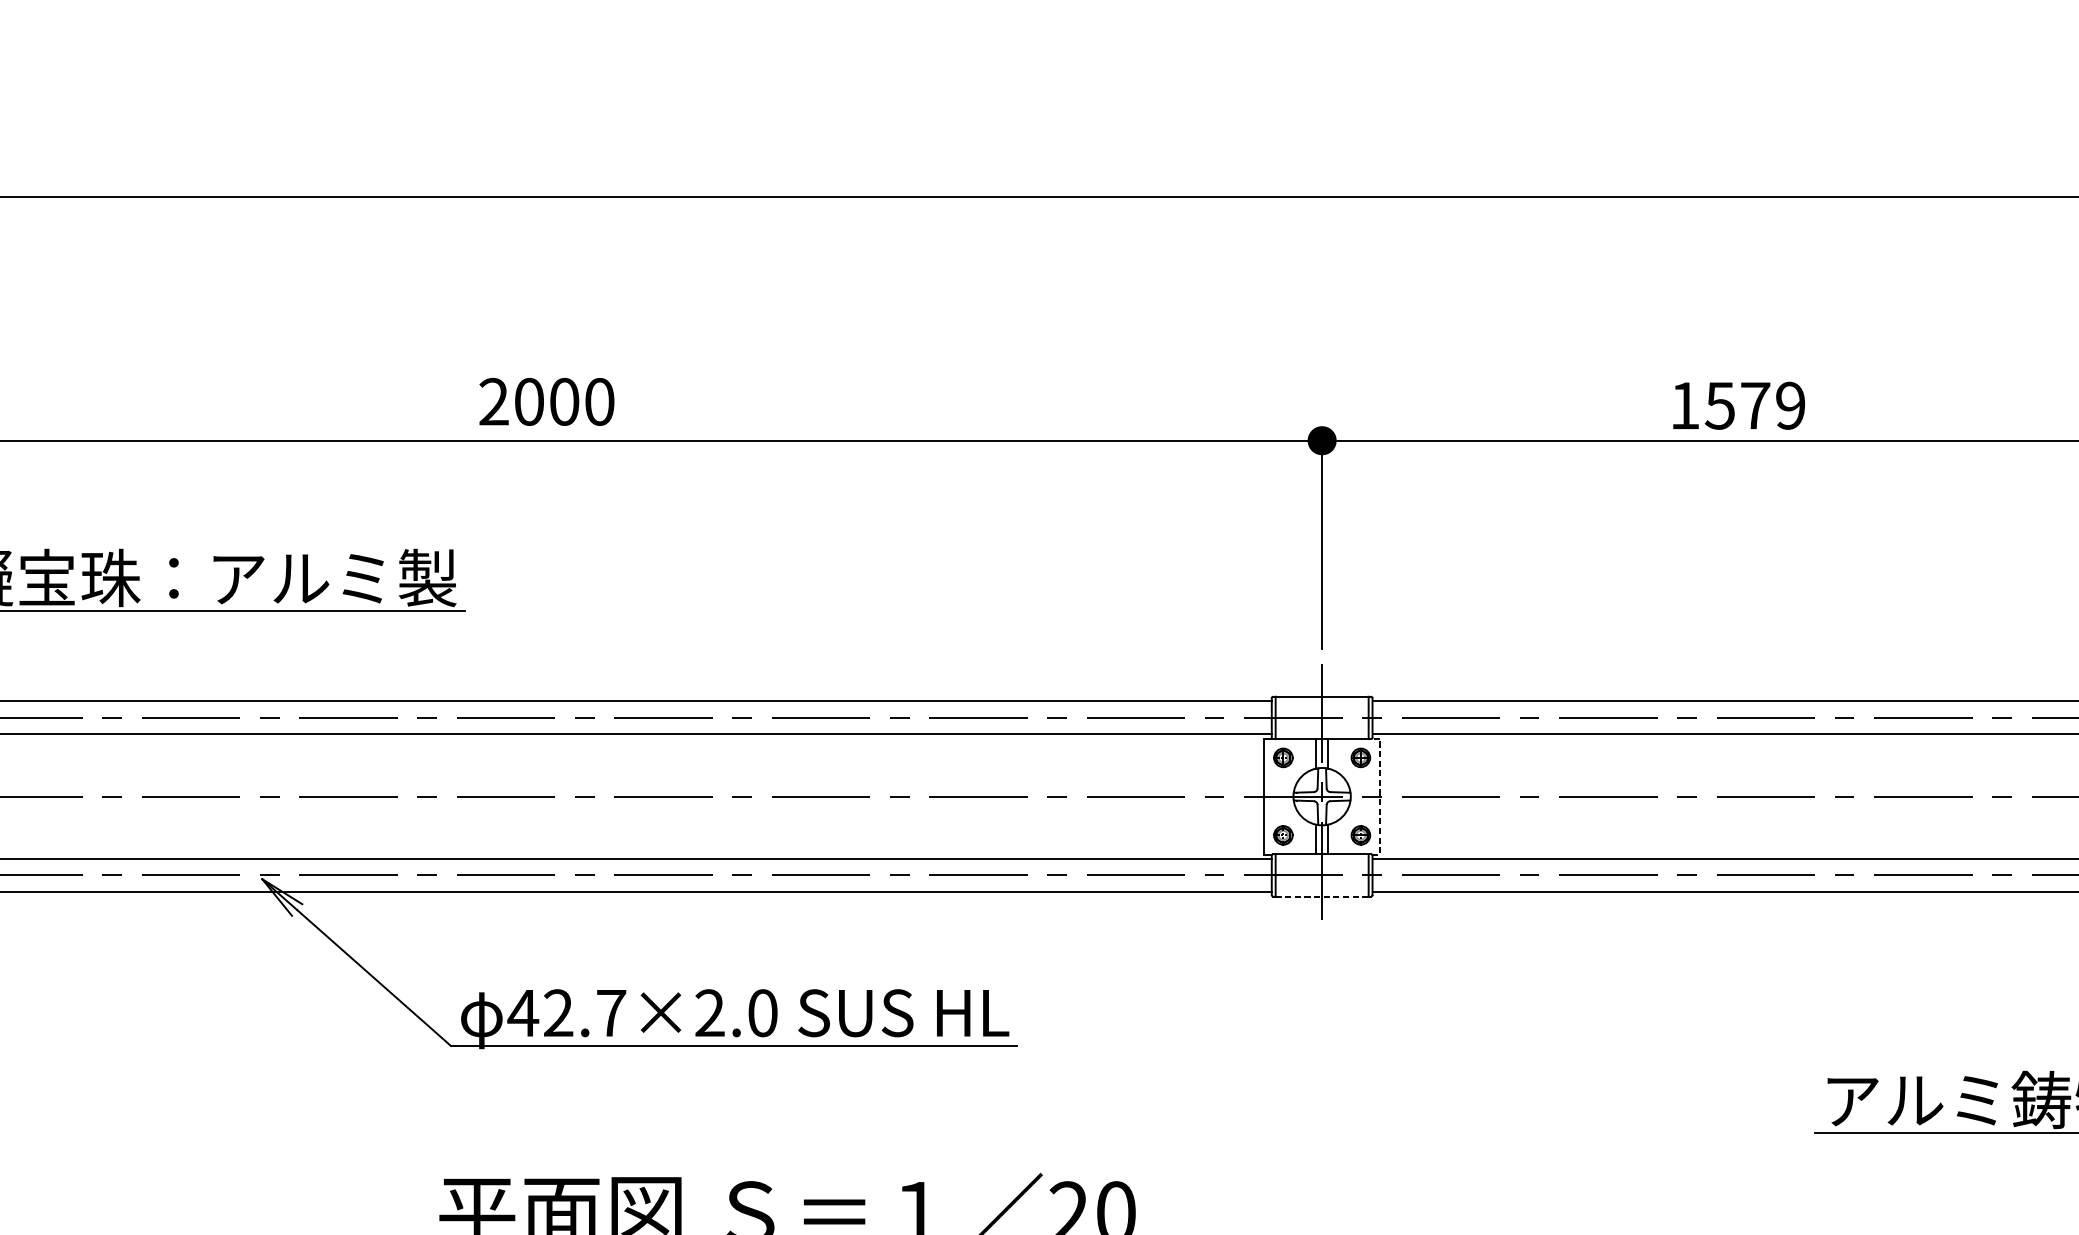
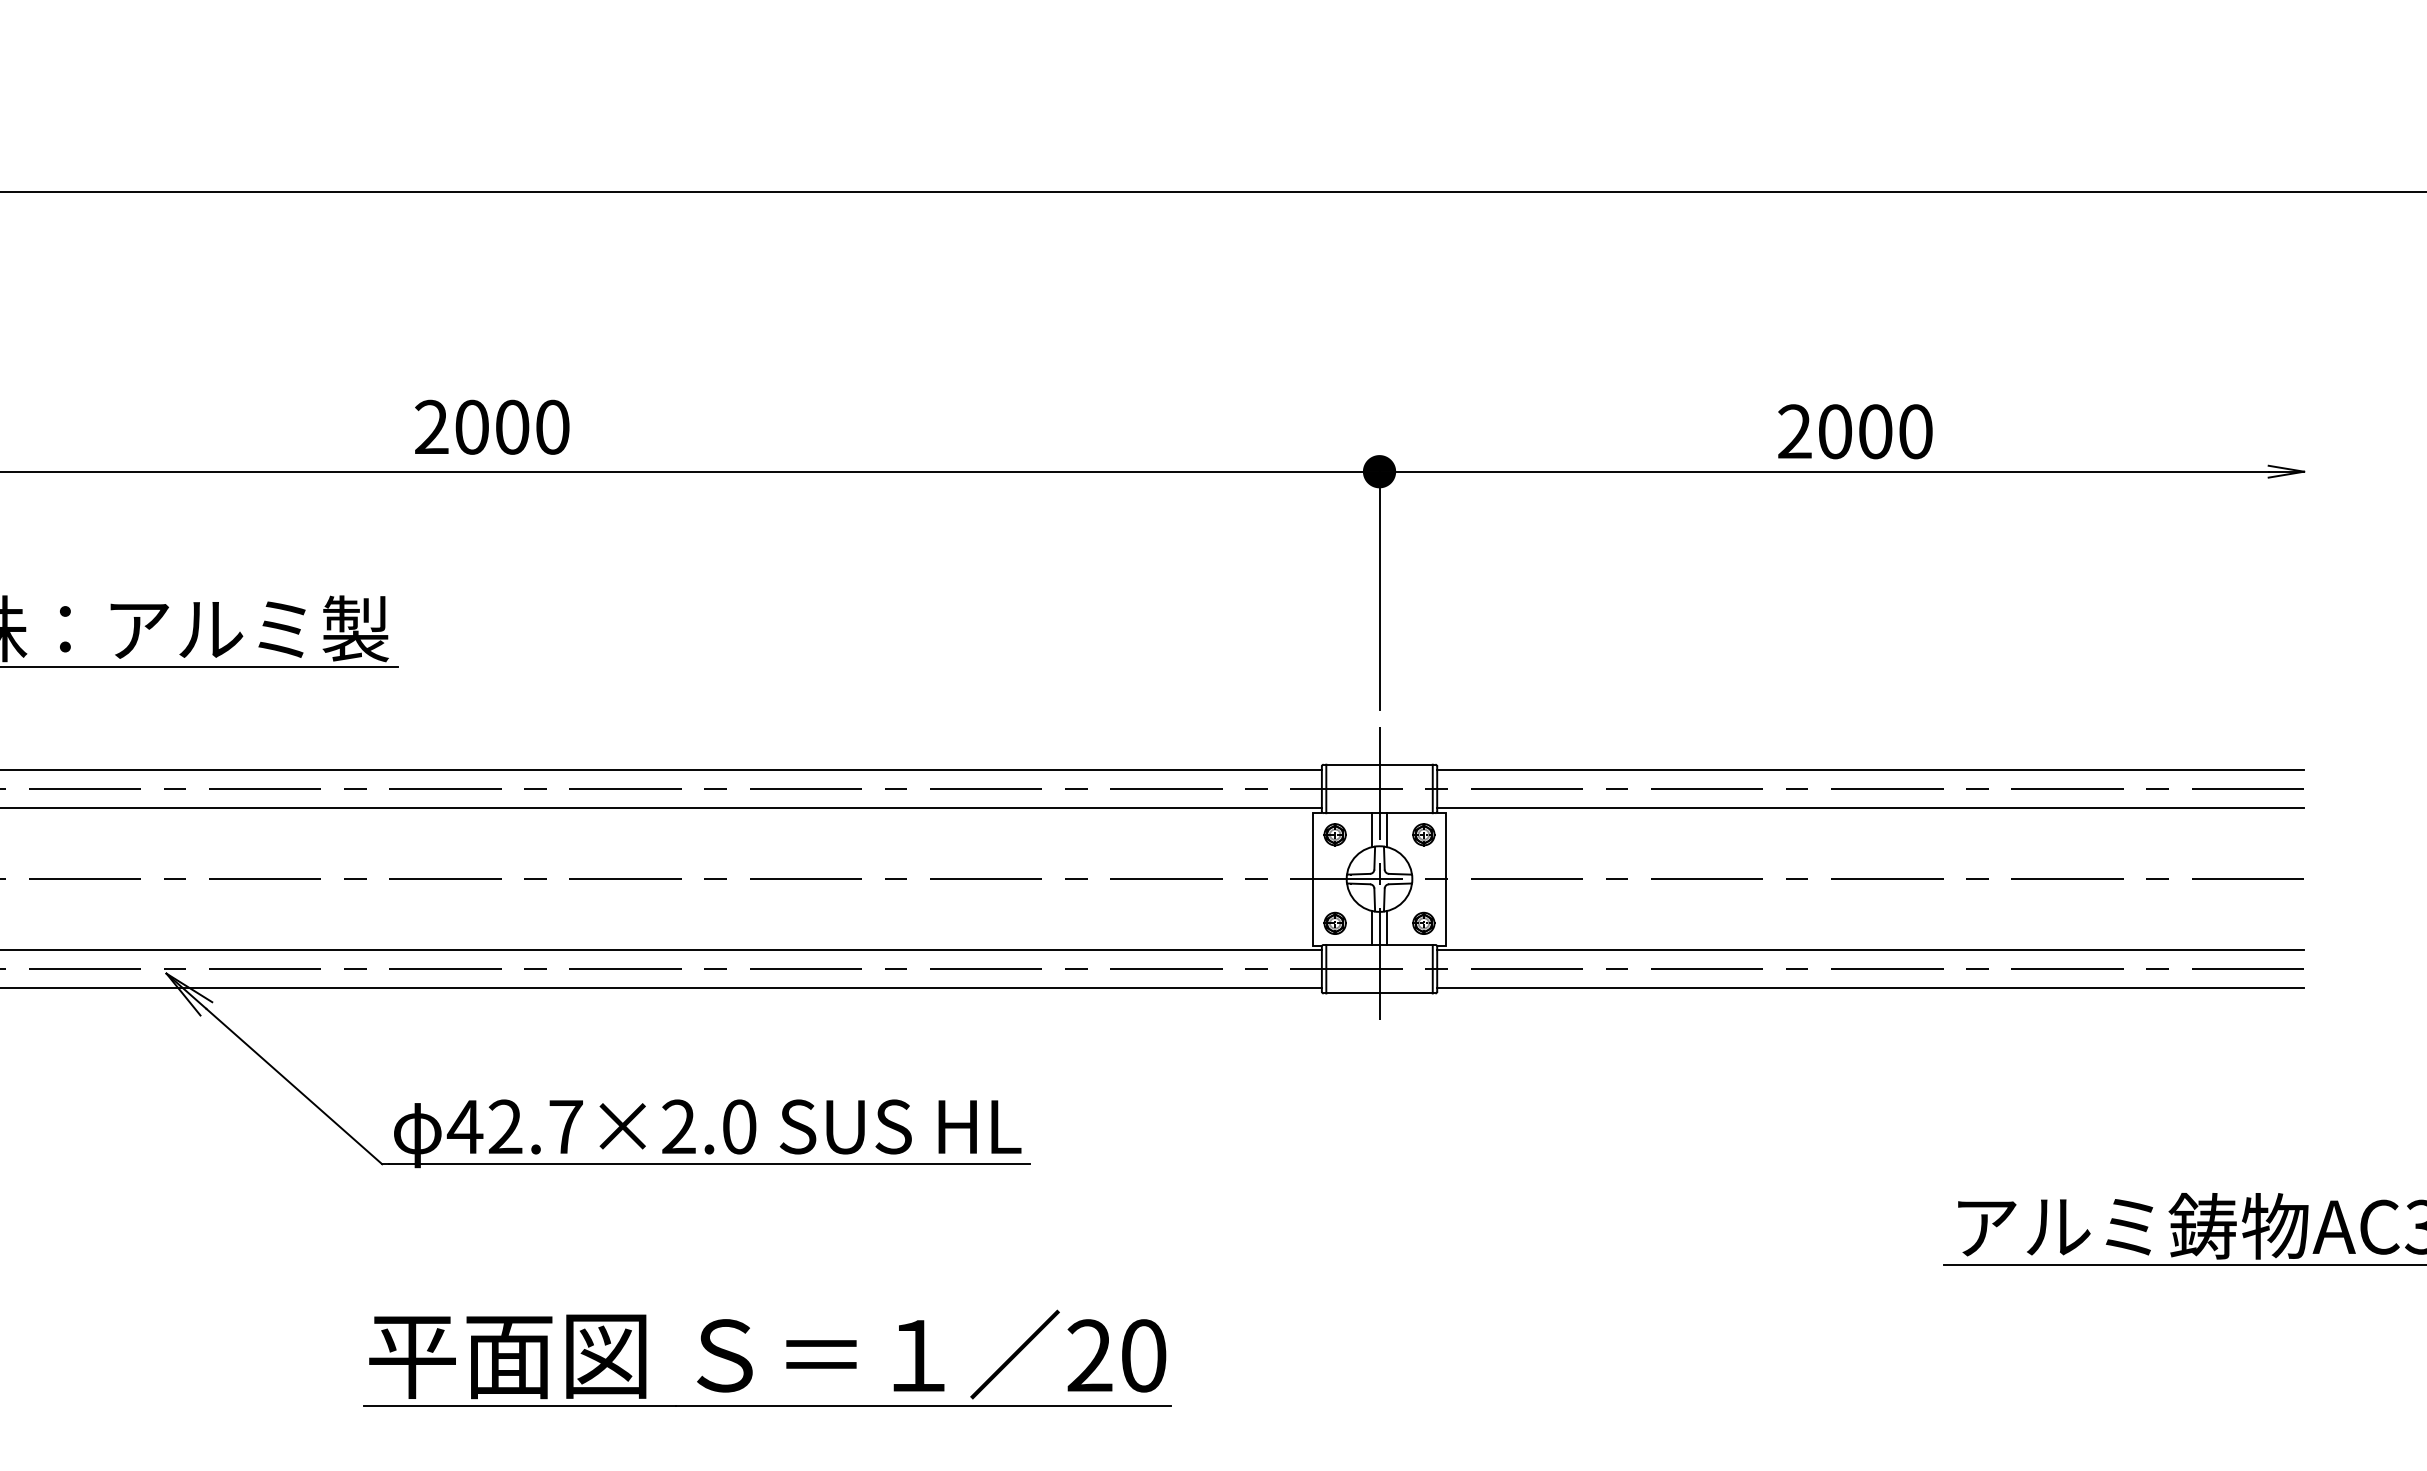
text: (1737, 405) -> (1855, 431), 1579 -> 2000
line: (1380, 797) -> (1446, 879), dashed -> solid
line: (1322, 896) -> (1380, 993), dashed -> solid

